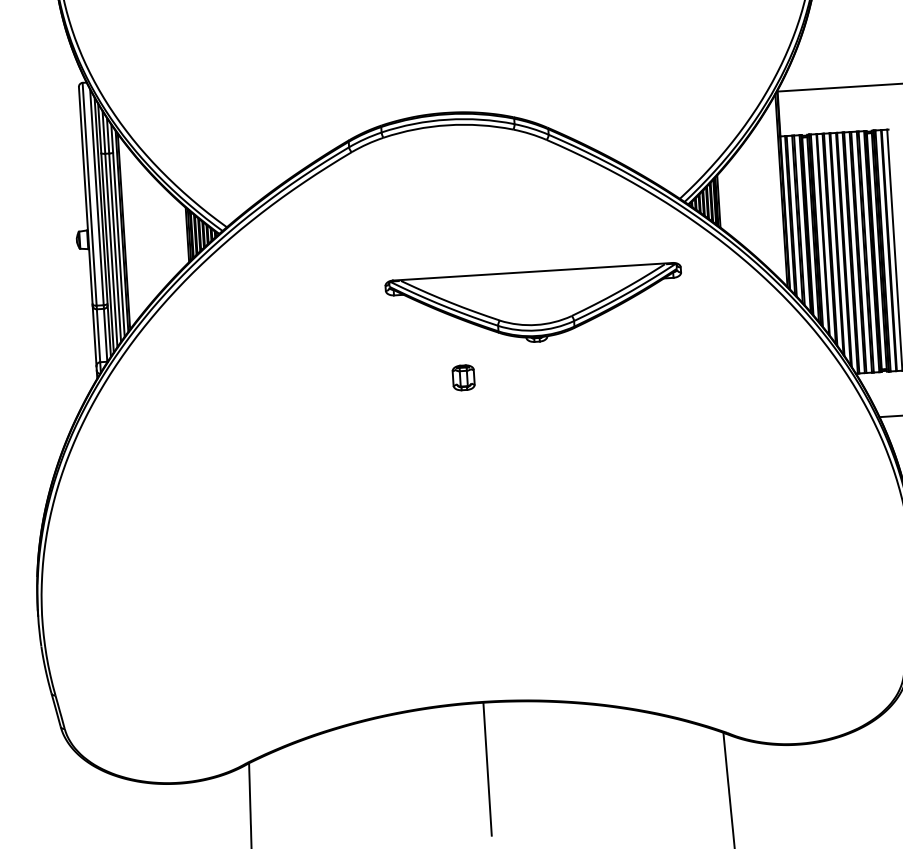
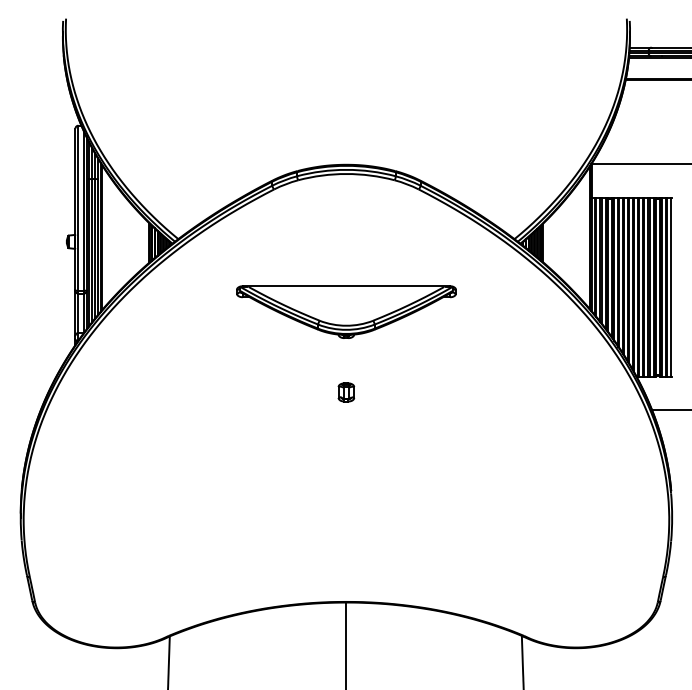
part: (535, 305) -> (346, 311), moved
part: (463, 377) -> (346, 392), moved

